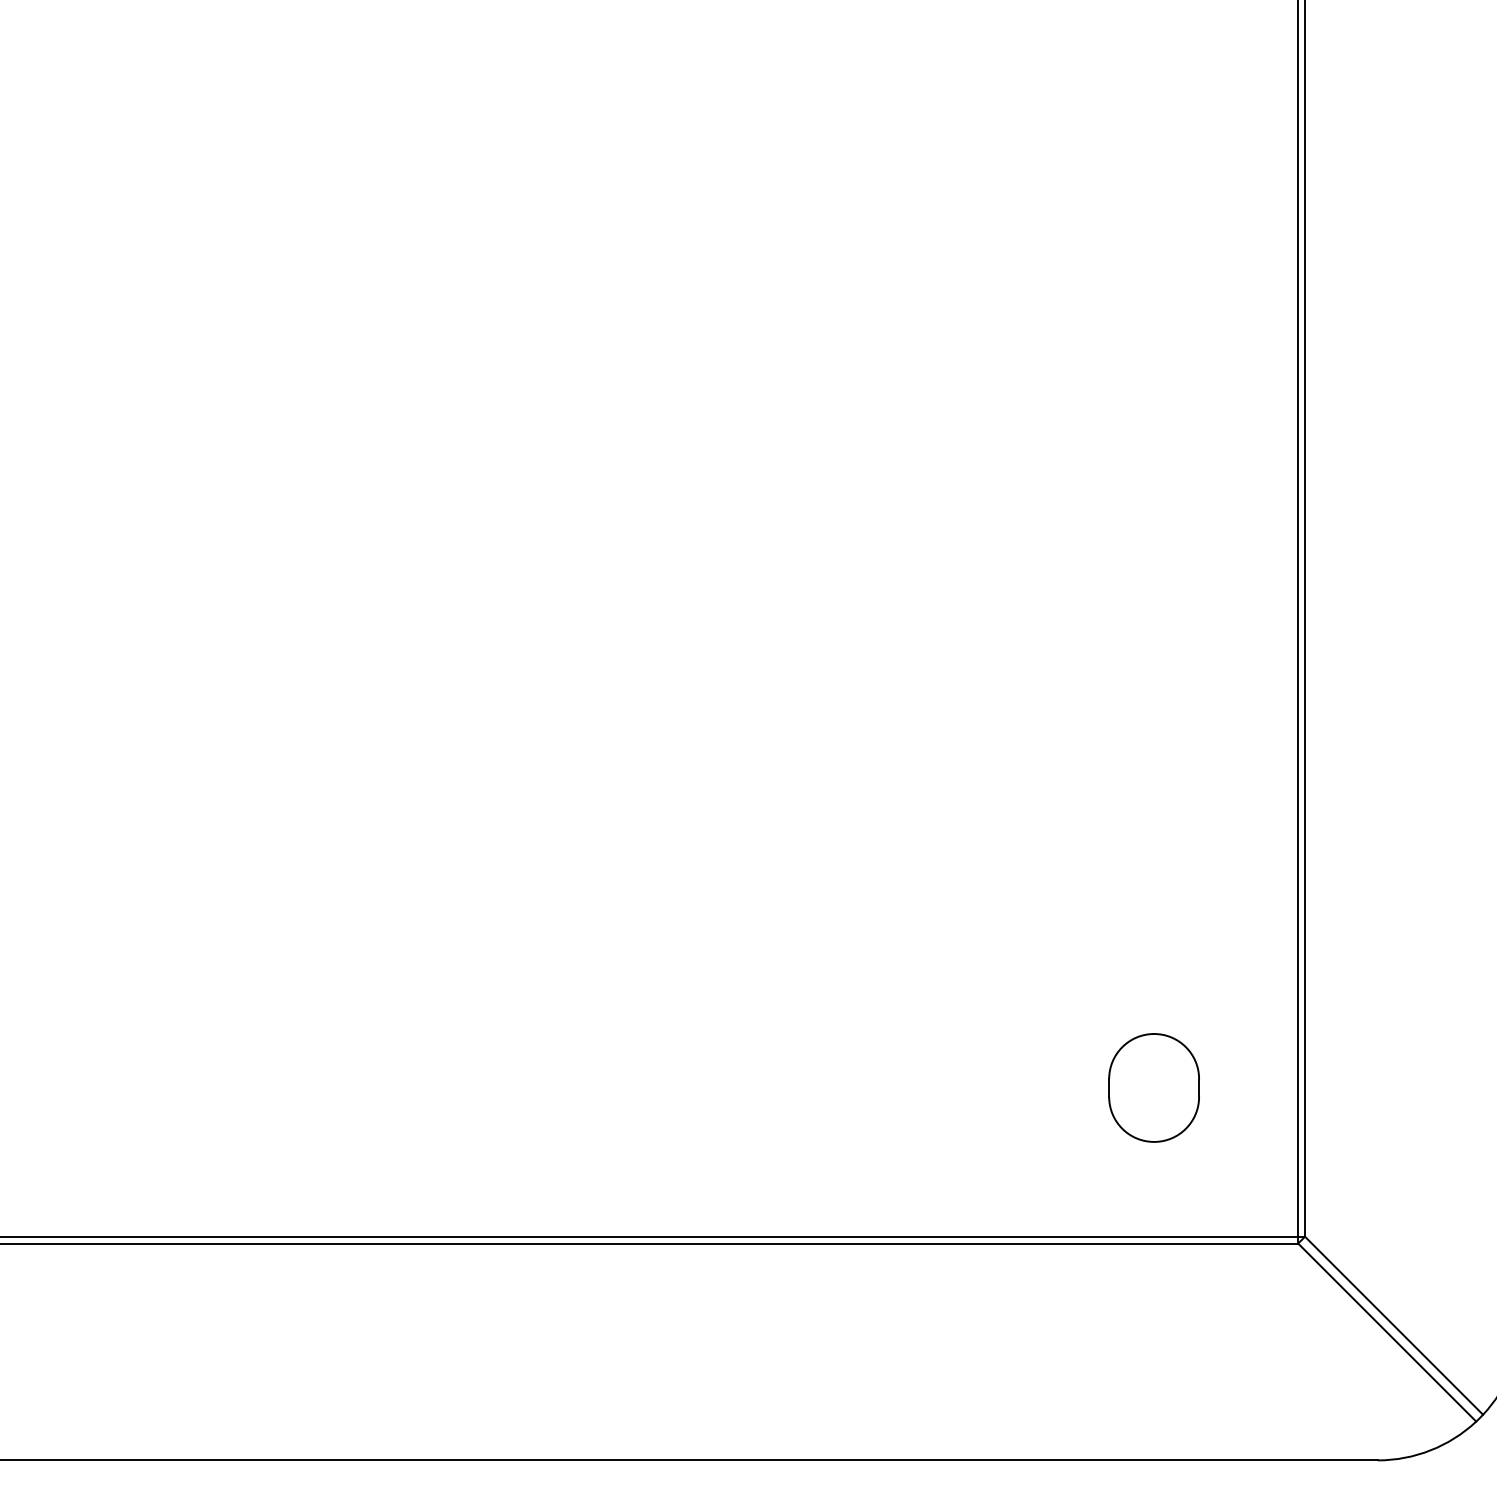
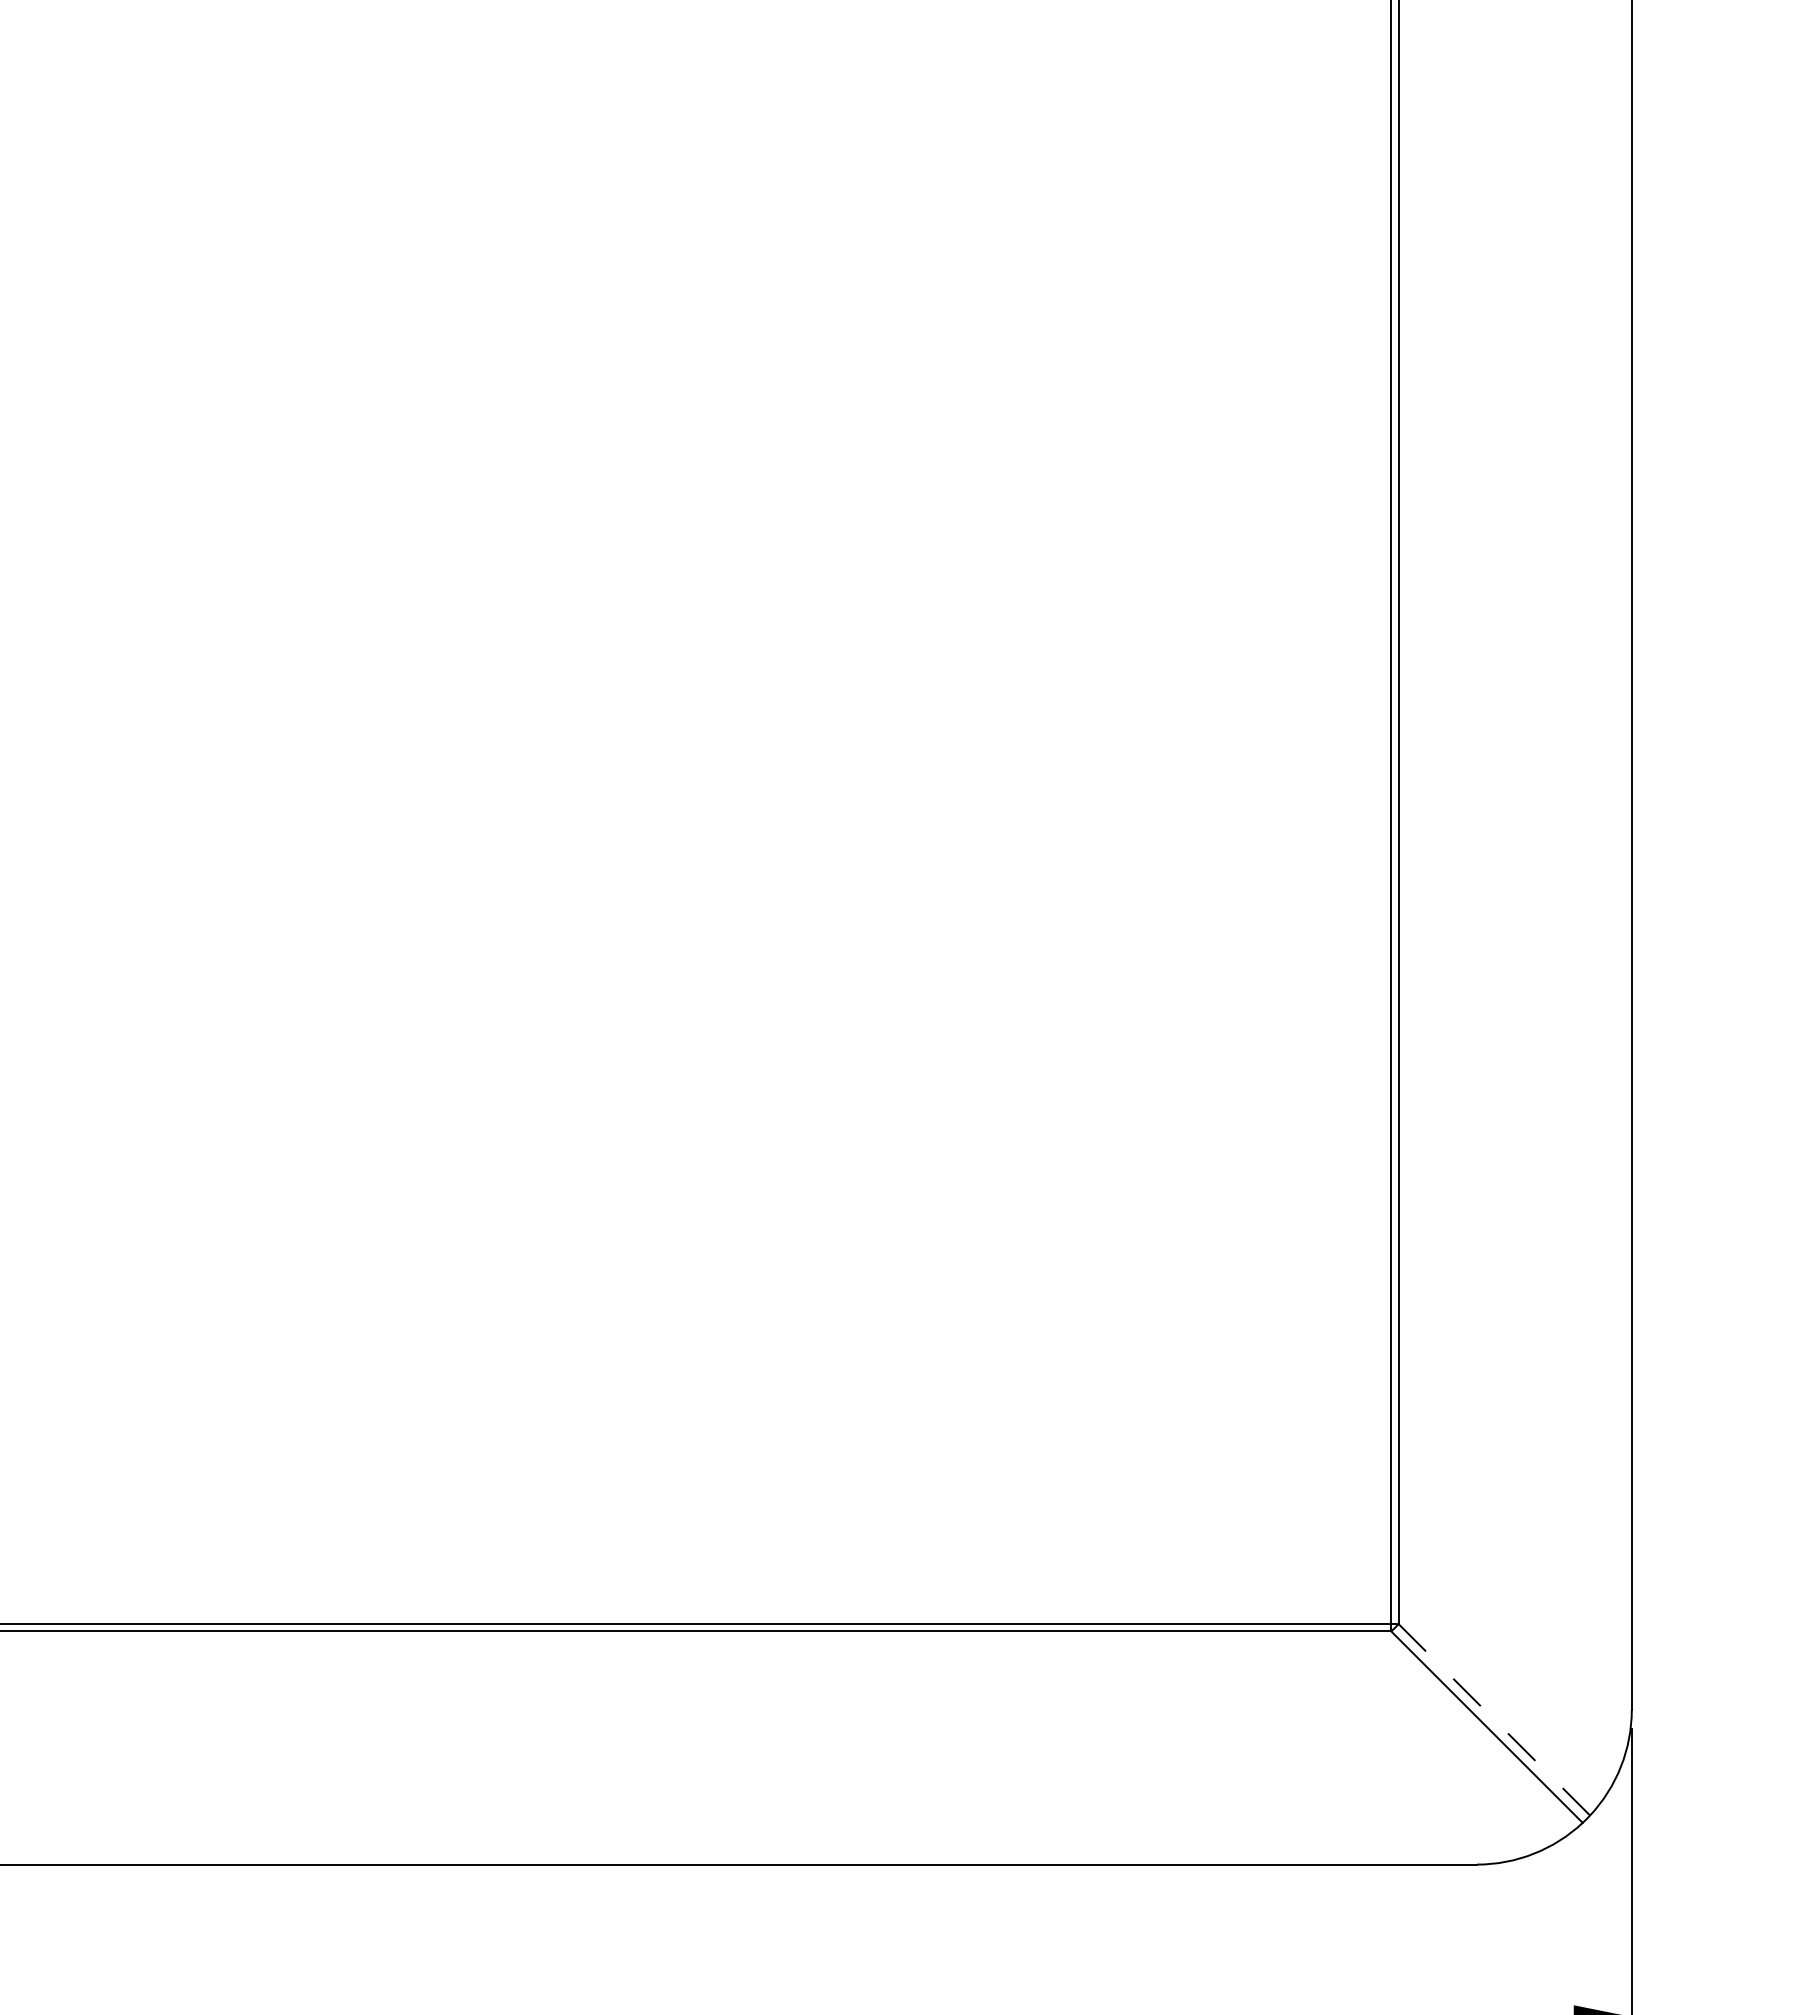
part: (1154, 1088) -> (1236, 1464), removed
line: (1394, 1325) -> (1494, 1719), solid -> dashed

